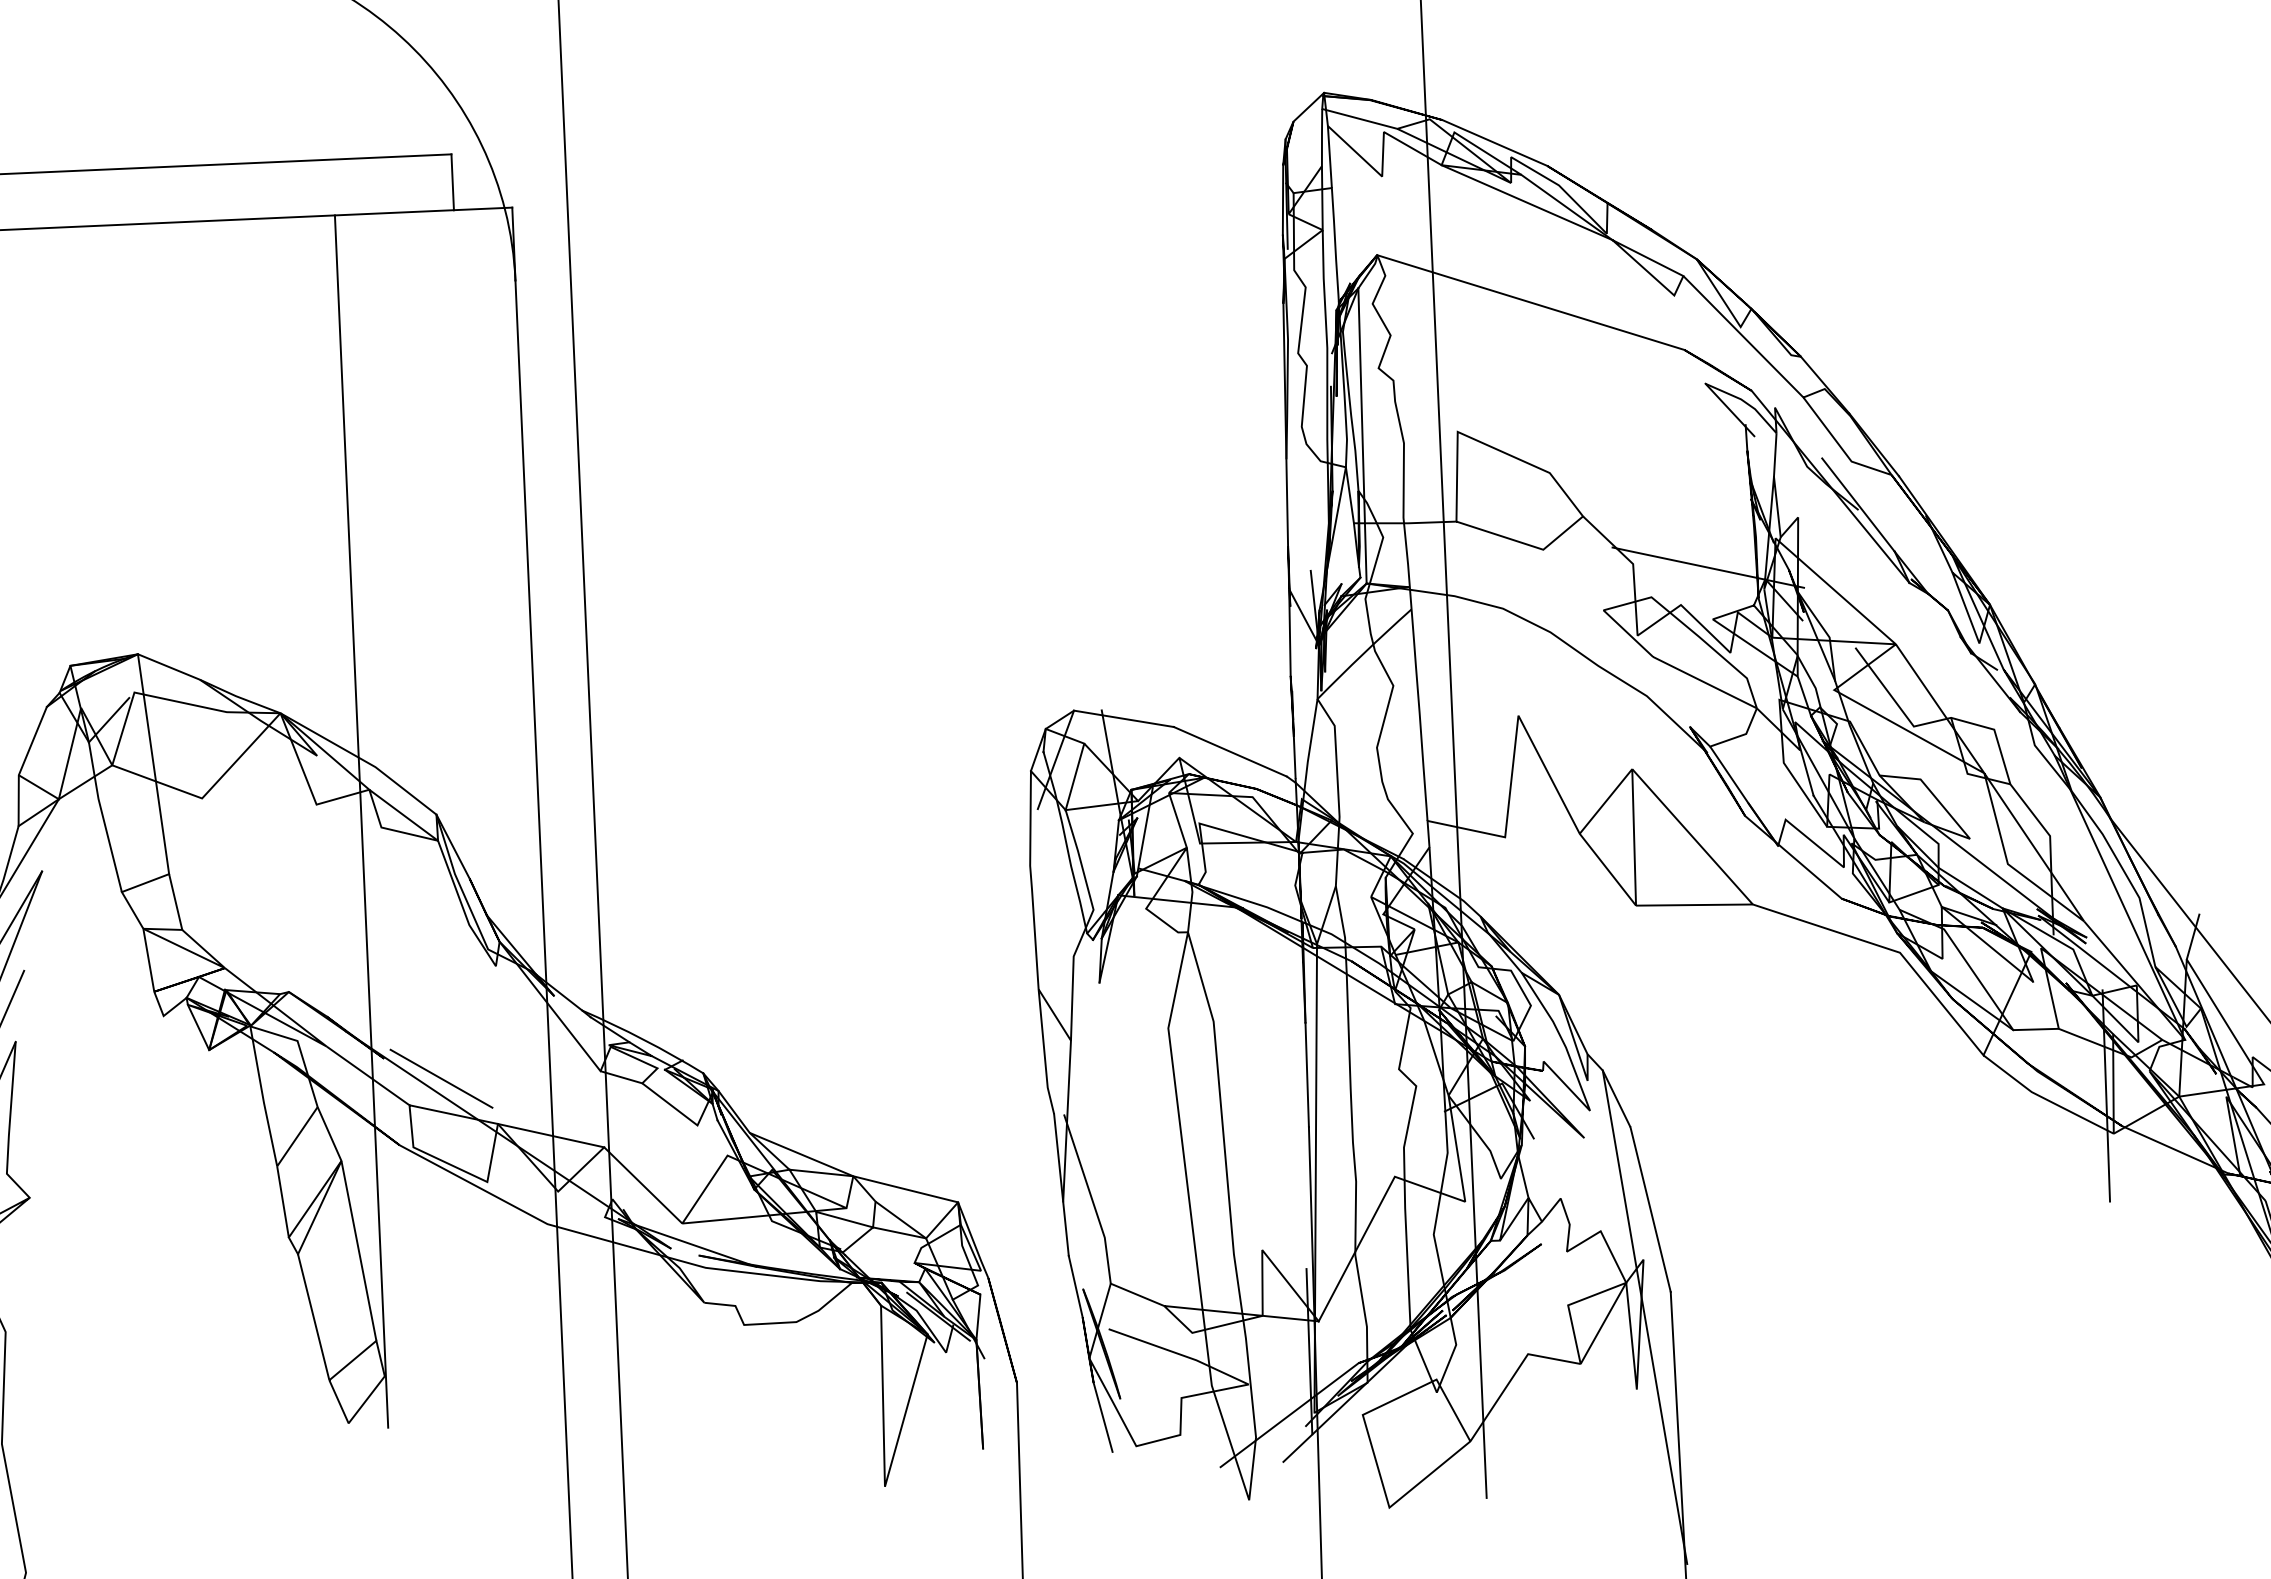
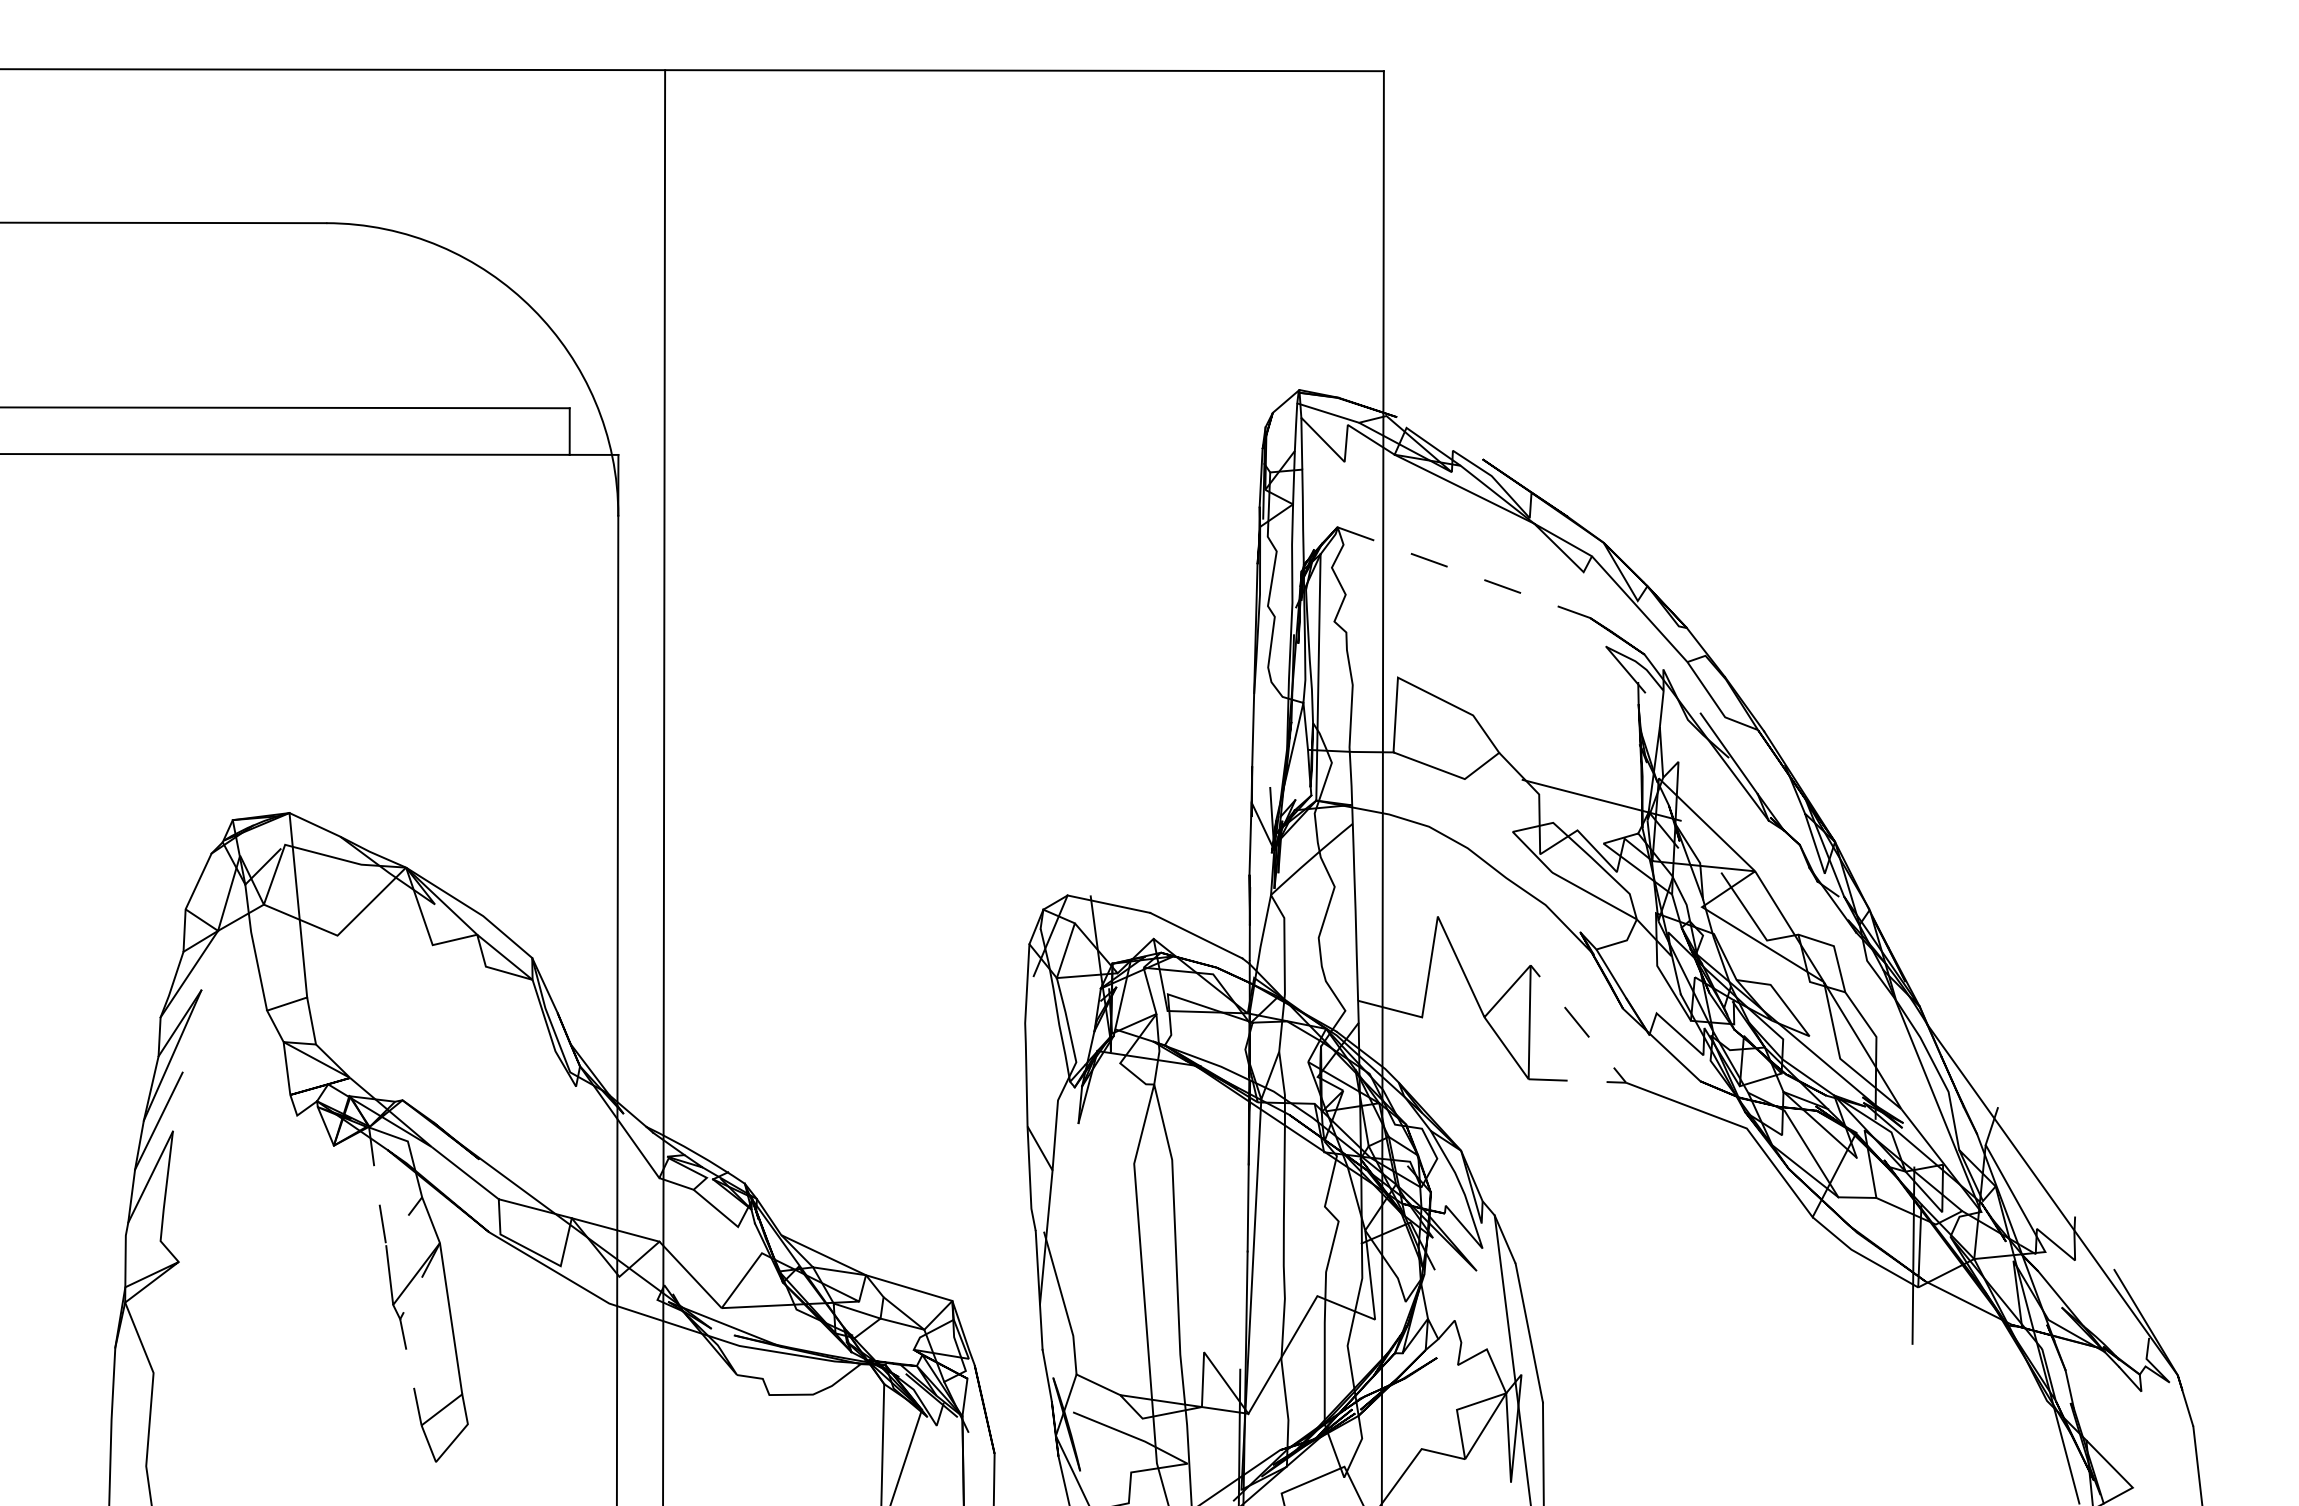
line: (1494, 143) -> (1439, 438), removed
line: (1531, 302) -> (1464, 572), solid -> dashed
line: (361, 821) -> (469, 960), removed
line: (1731, 879) -> (1609, 1061), solid -> dashed
line: (441, 1078) -> (526, 1178), removed
line: (270, 1132) -> (381, 1216), solid -> dashed
line: (301, 1266) -> (402, 1329), solid -> dashed

